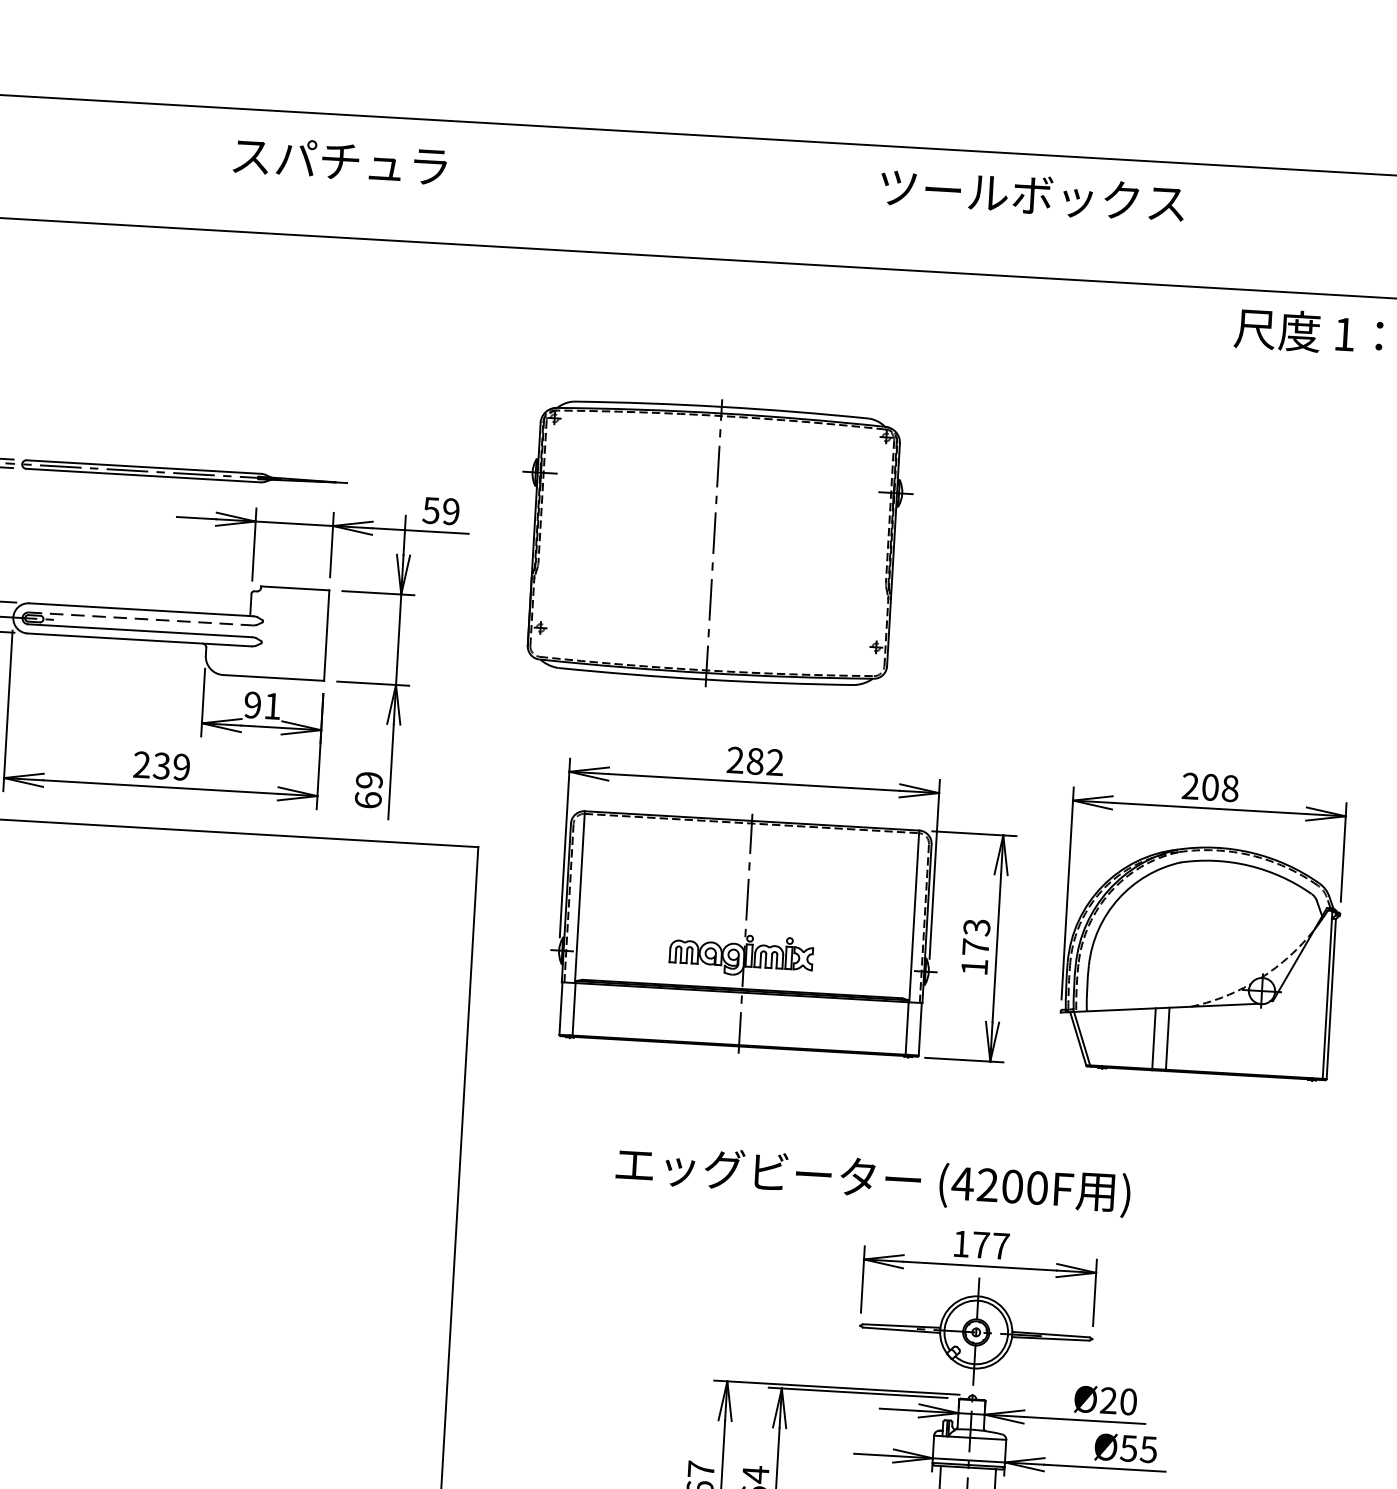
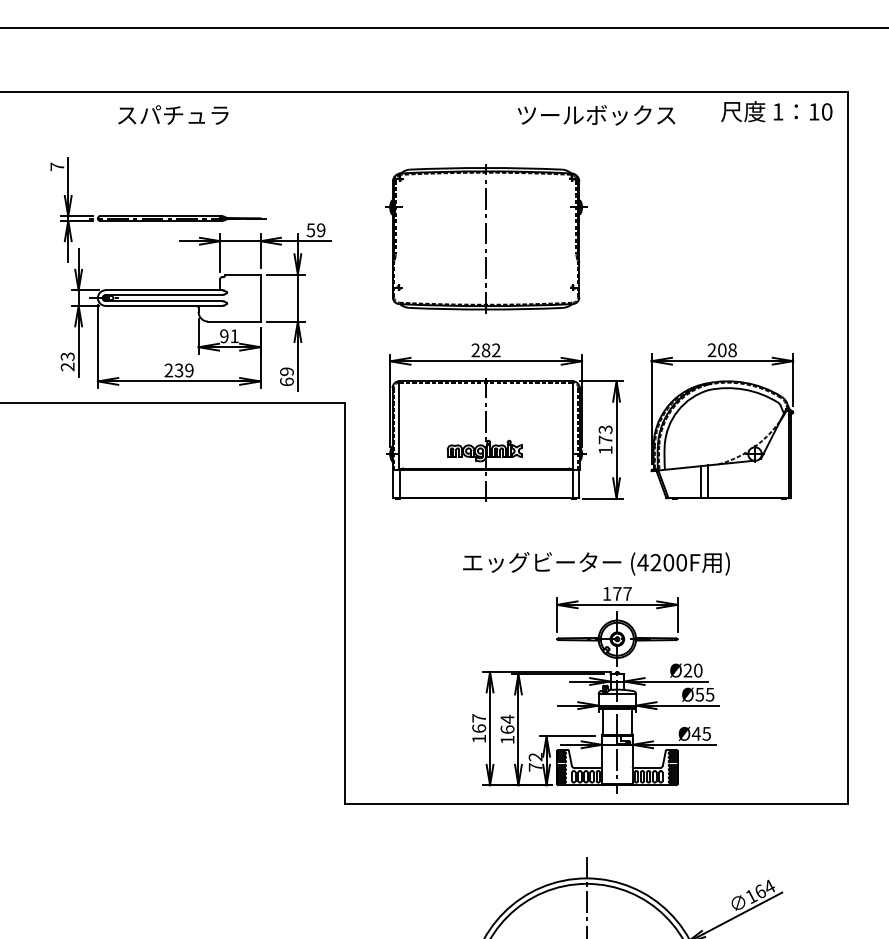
text: (340, 159) -> (173, 114), moved
text: (1032, 195) -> (596, 115), moved
part: (714, 542) -> (486, 238), moved
line: (141, 619) -> (164, 295), dashed -> solid
text: (873, 1180) -> (596, 563), moved

